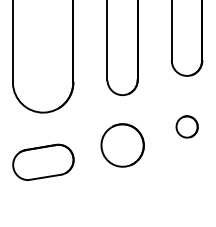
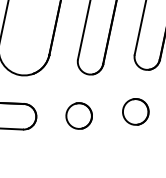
part: (187, 126) -> (136, 111), size x1.43
part: (122, 145) -> (79, 116), size x0.71

